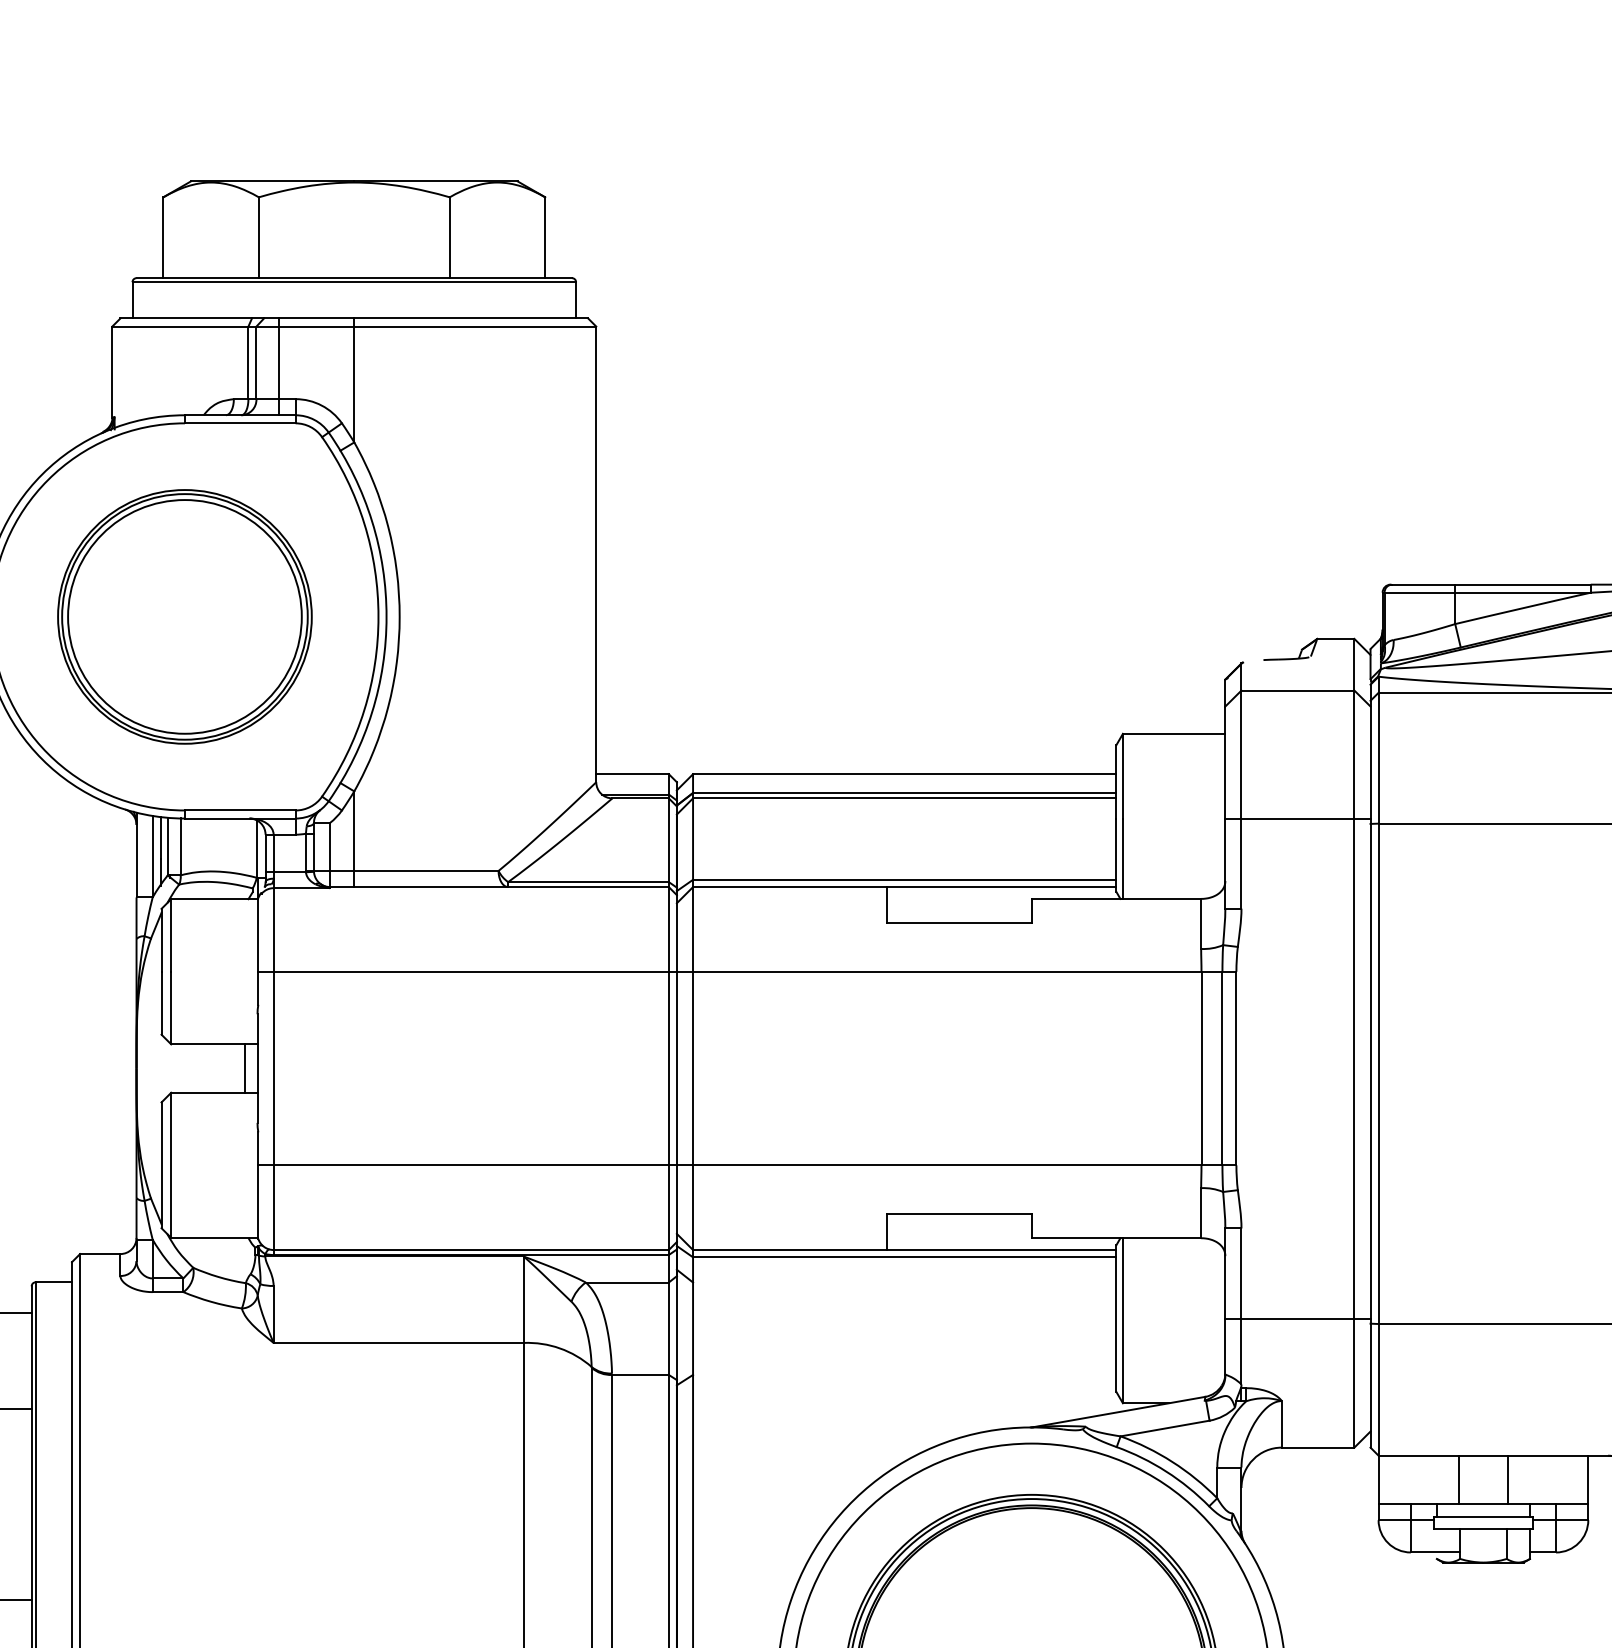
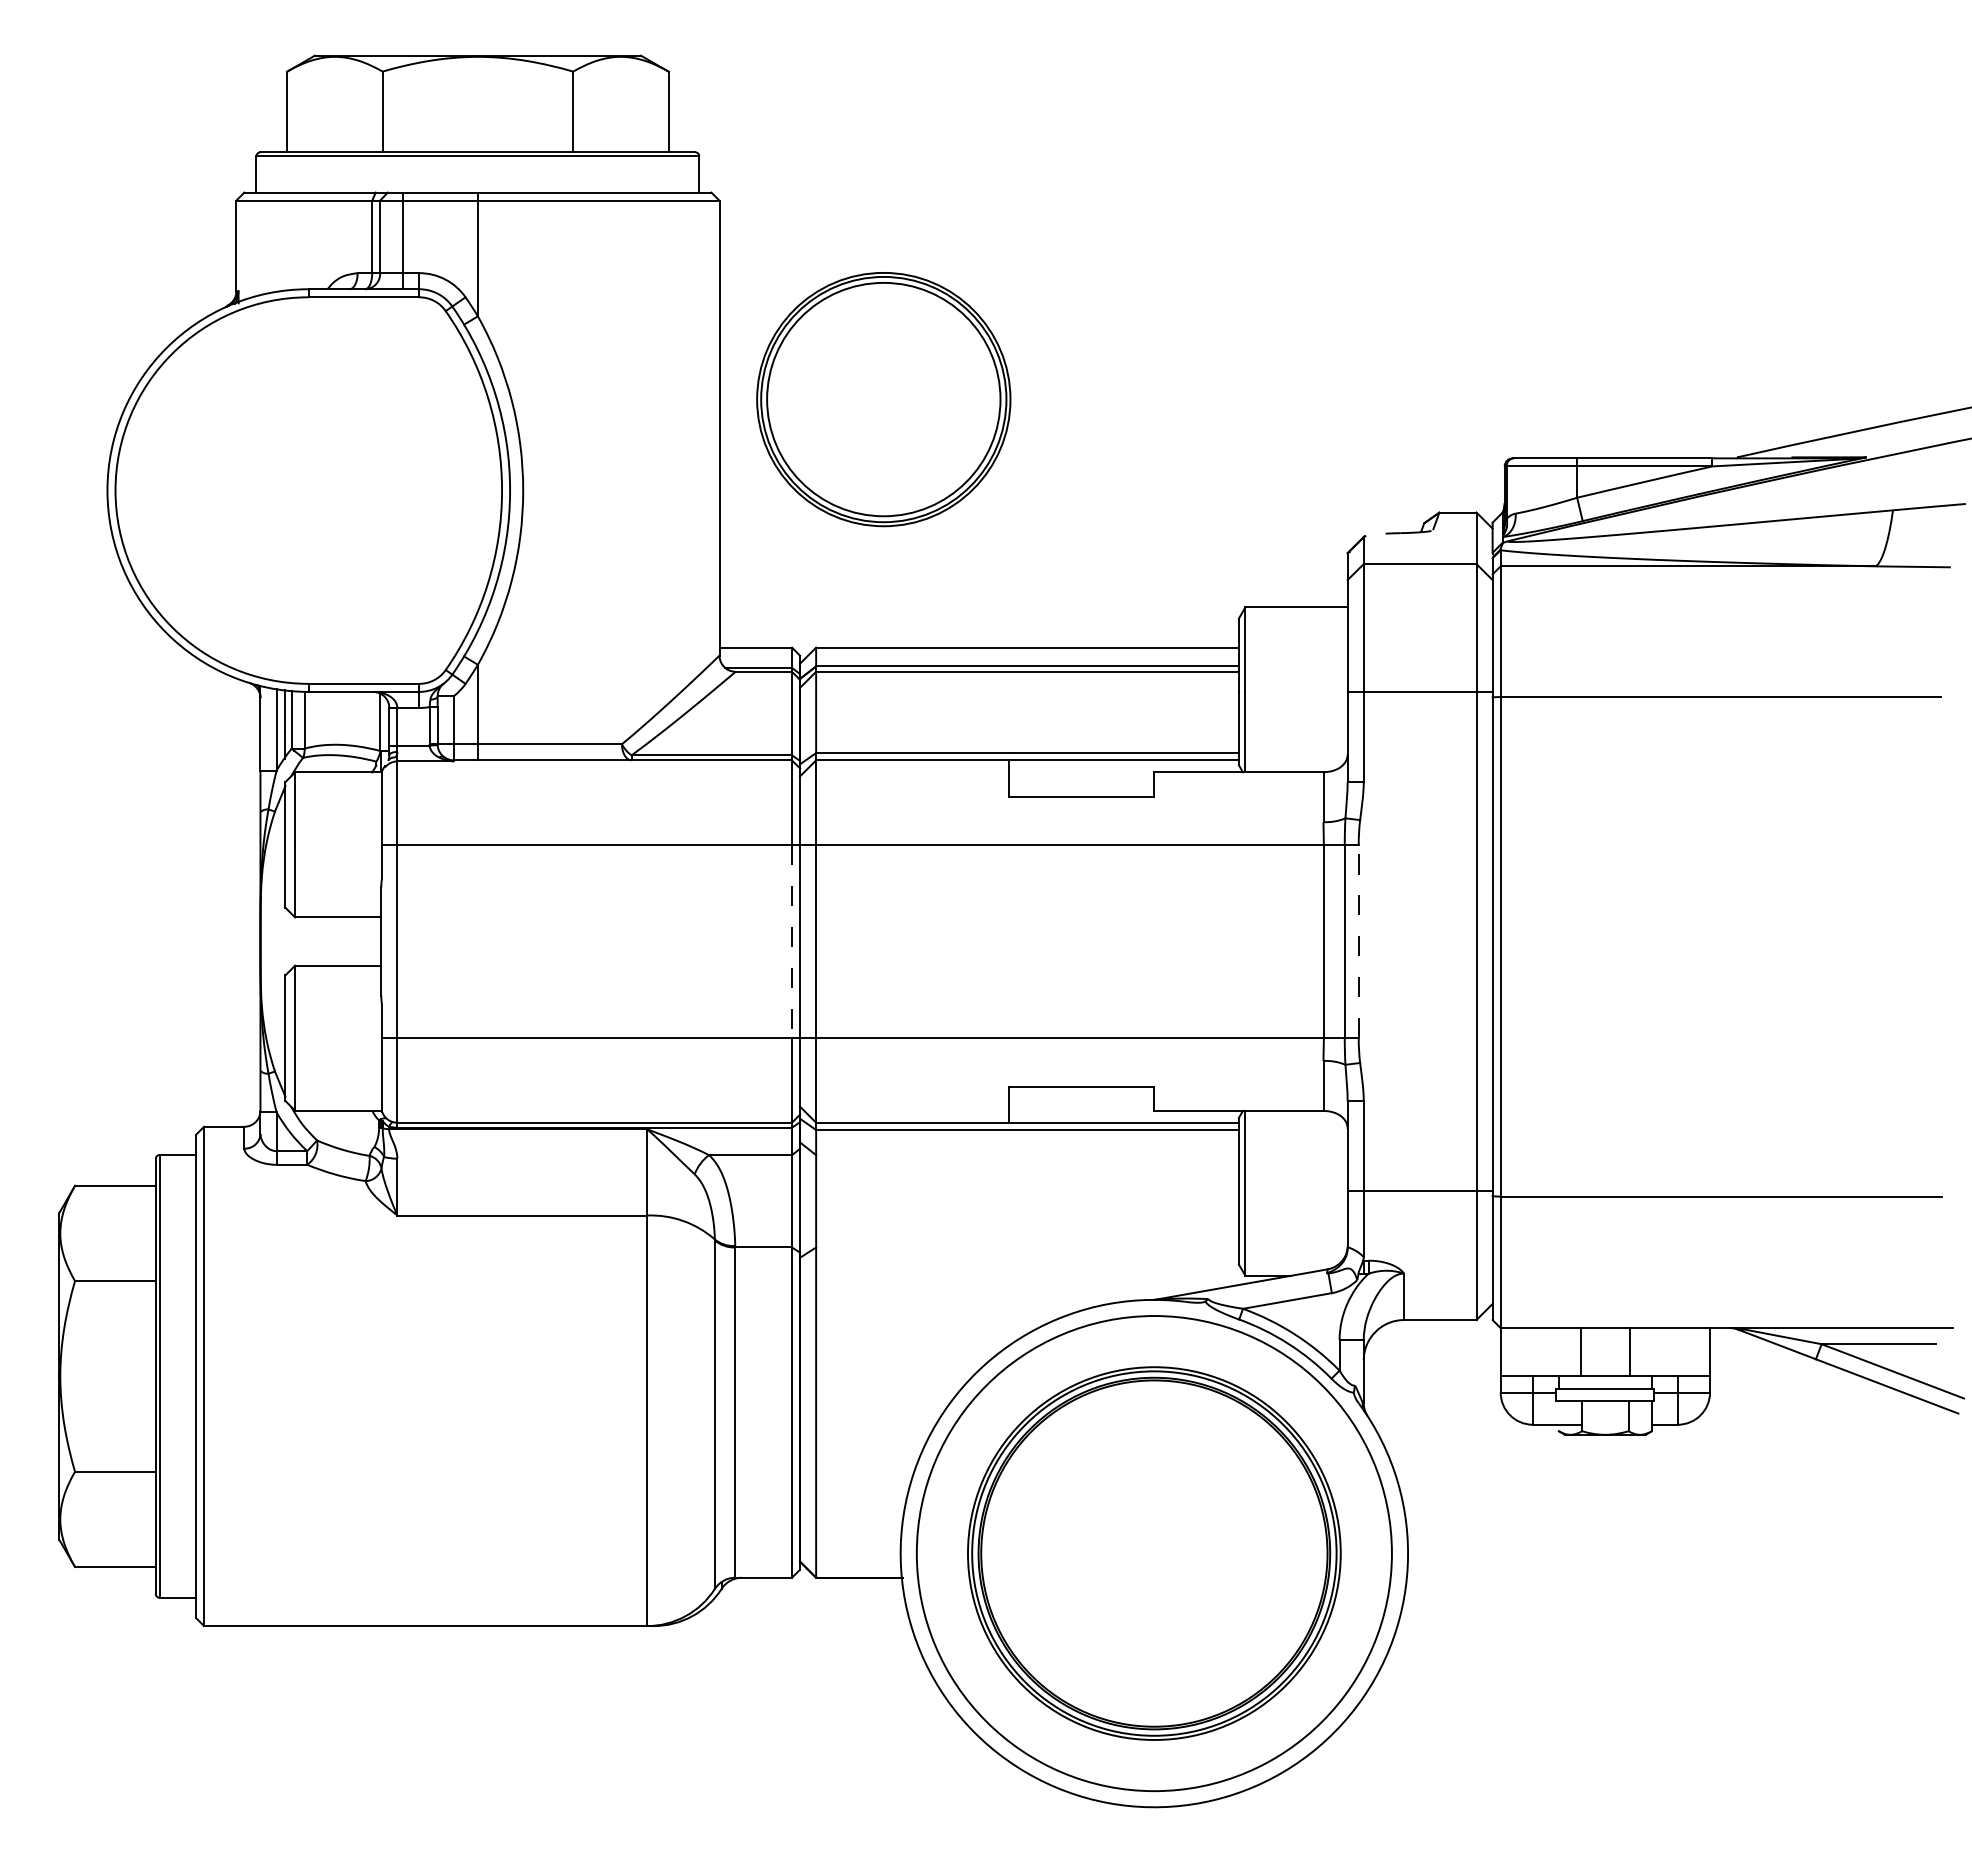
part: (184, 616) -> (883, 399), moved
line: (245, 1068) -> (369, 941), removed
line: (669, 1068) -> (792, 941), solid -> dashed
line: (1236, 1068) -> (1358, 941), solid -> dashed

